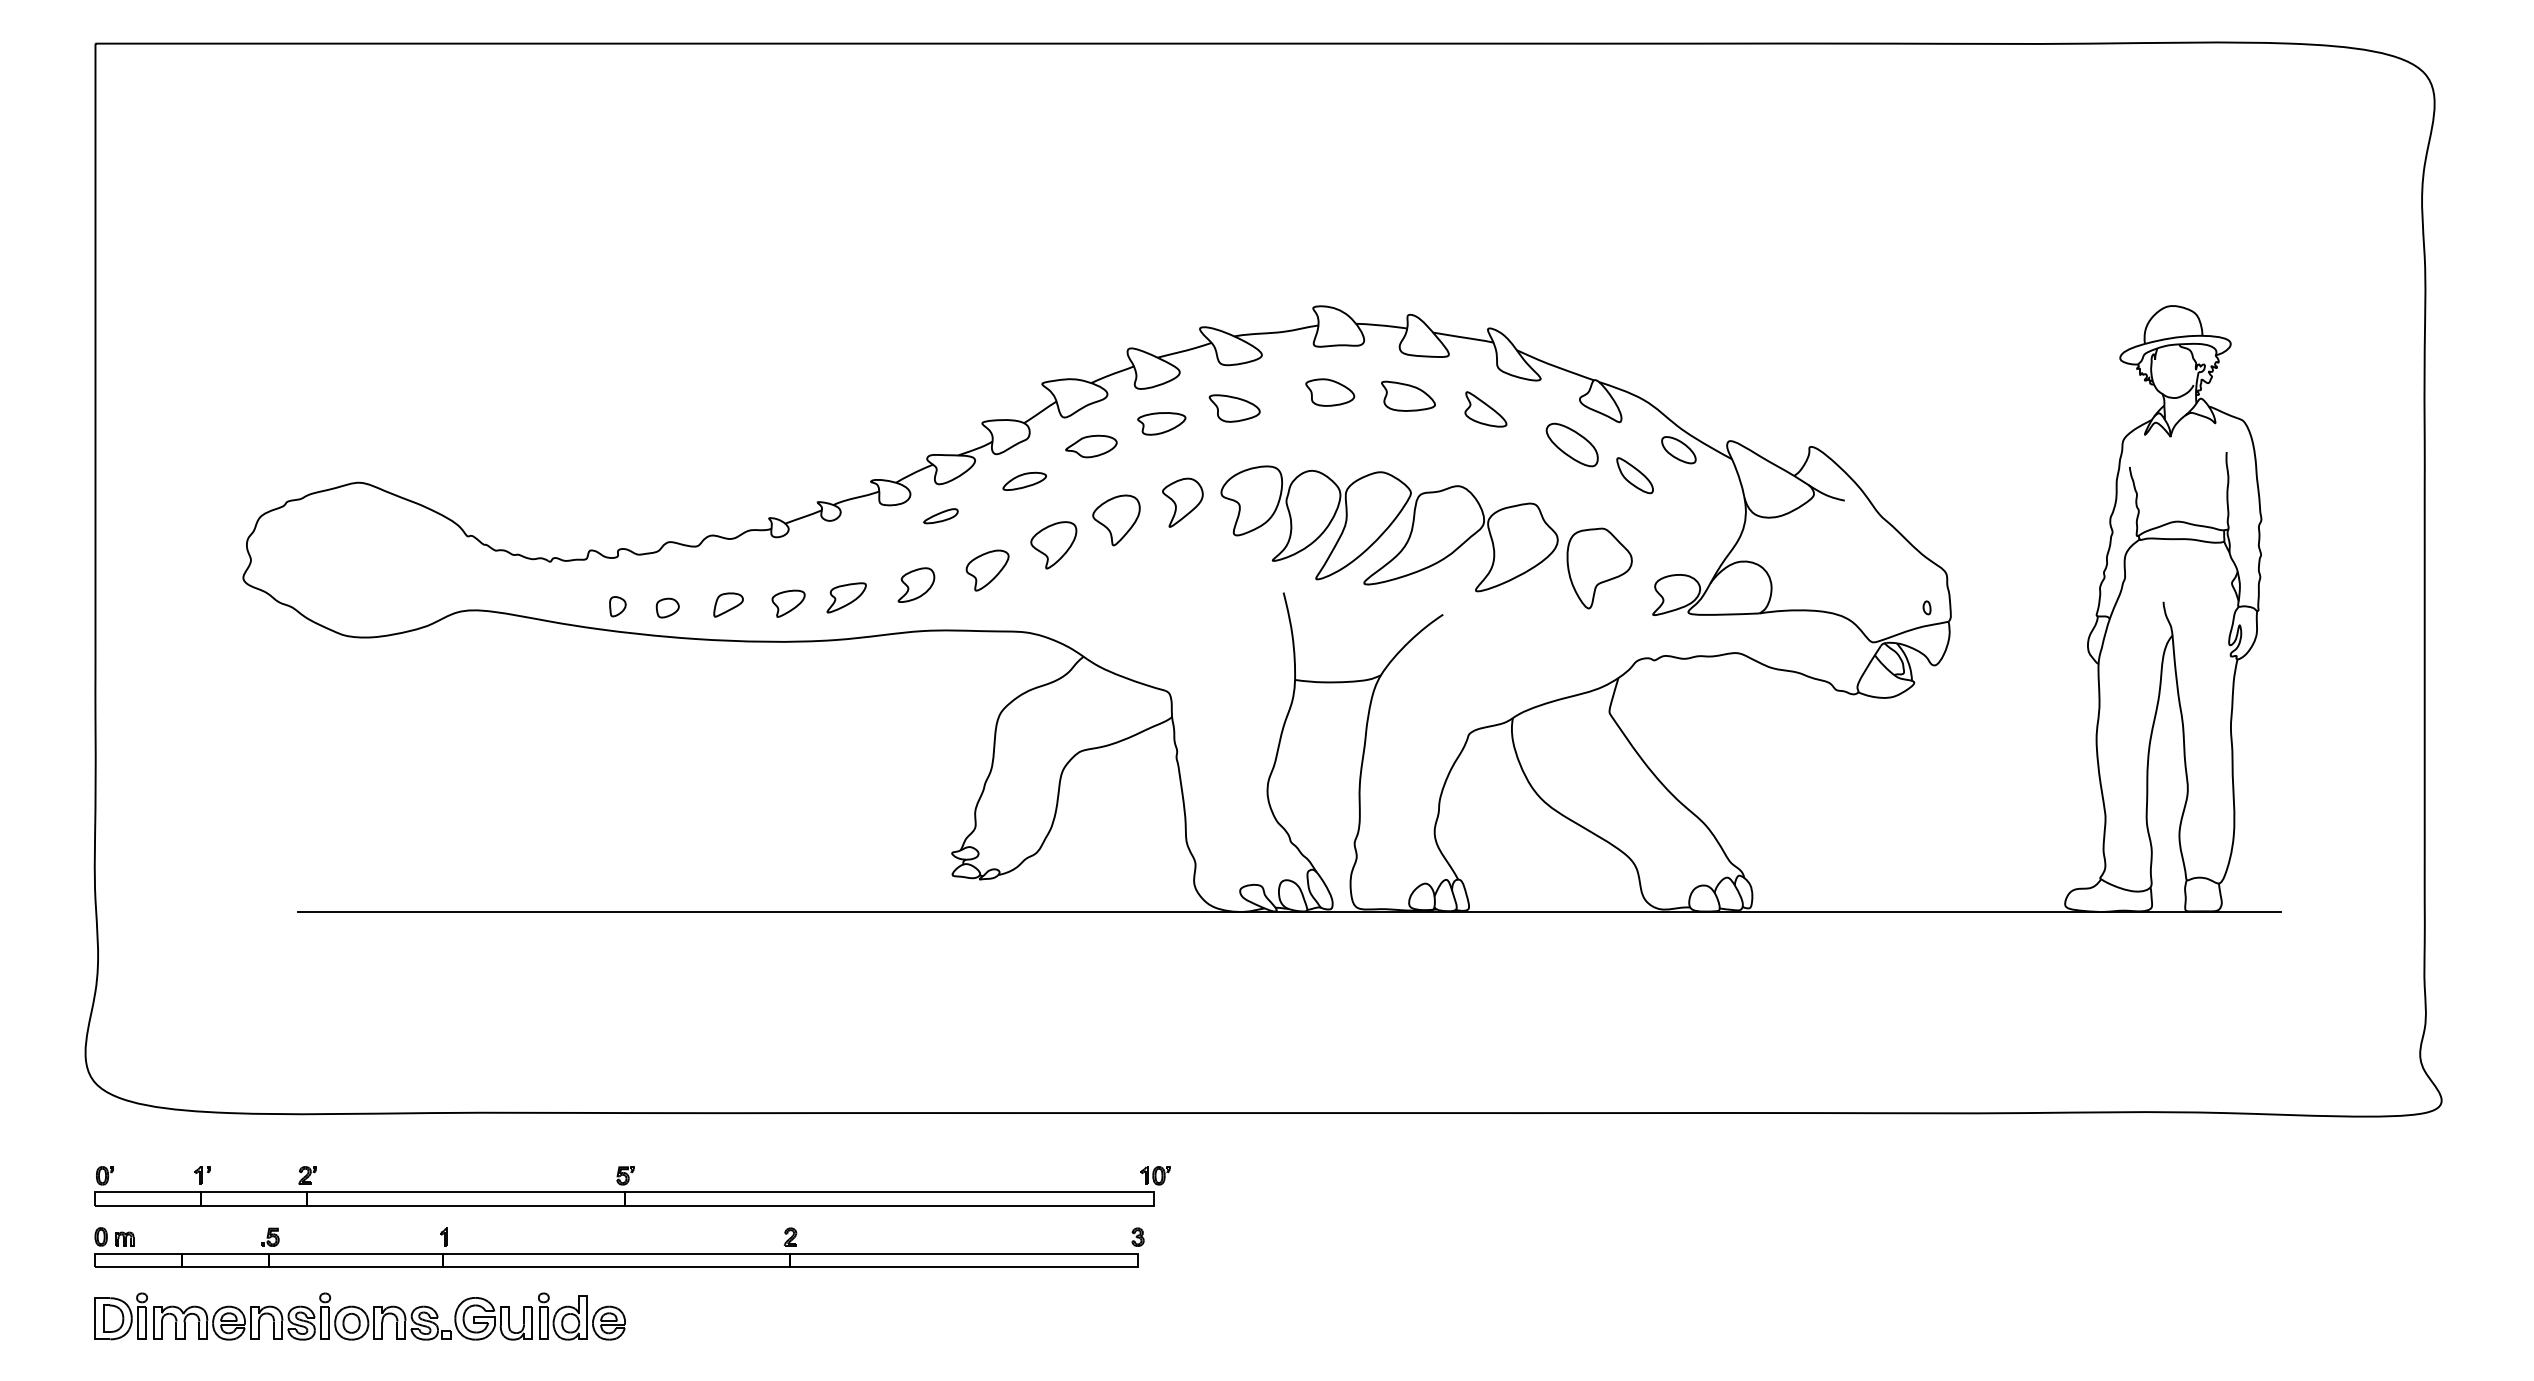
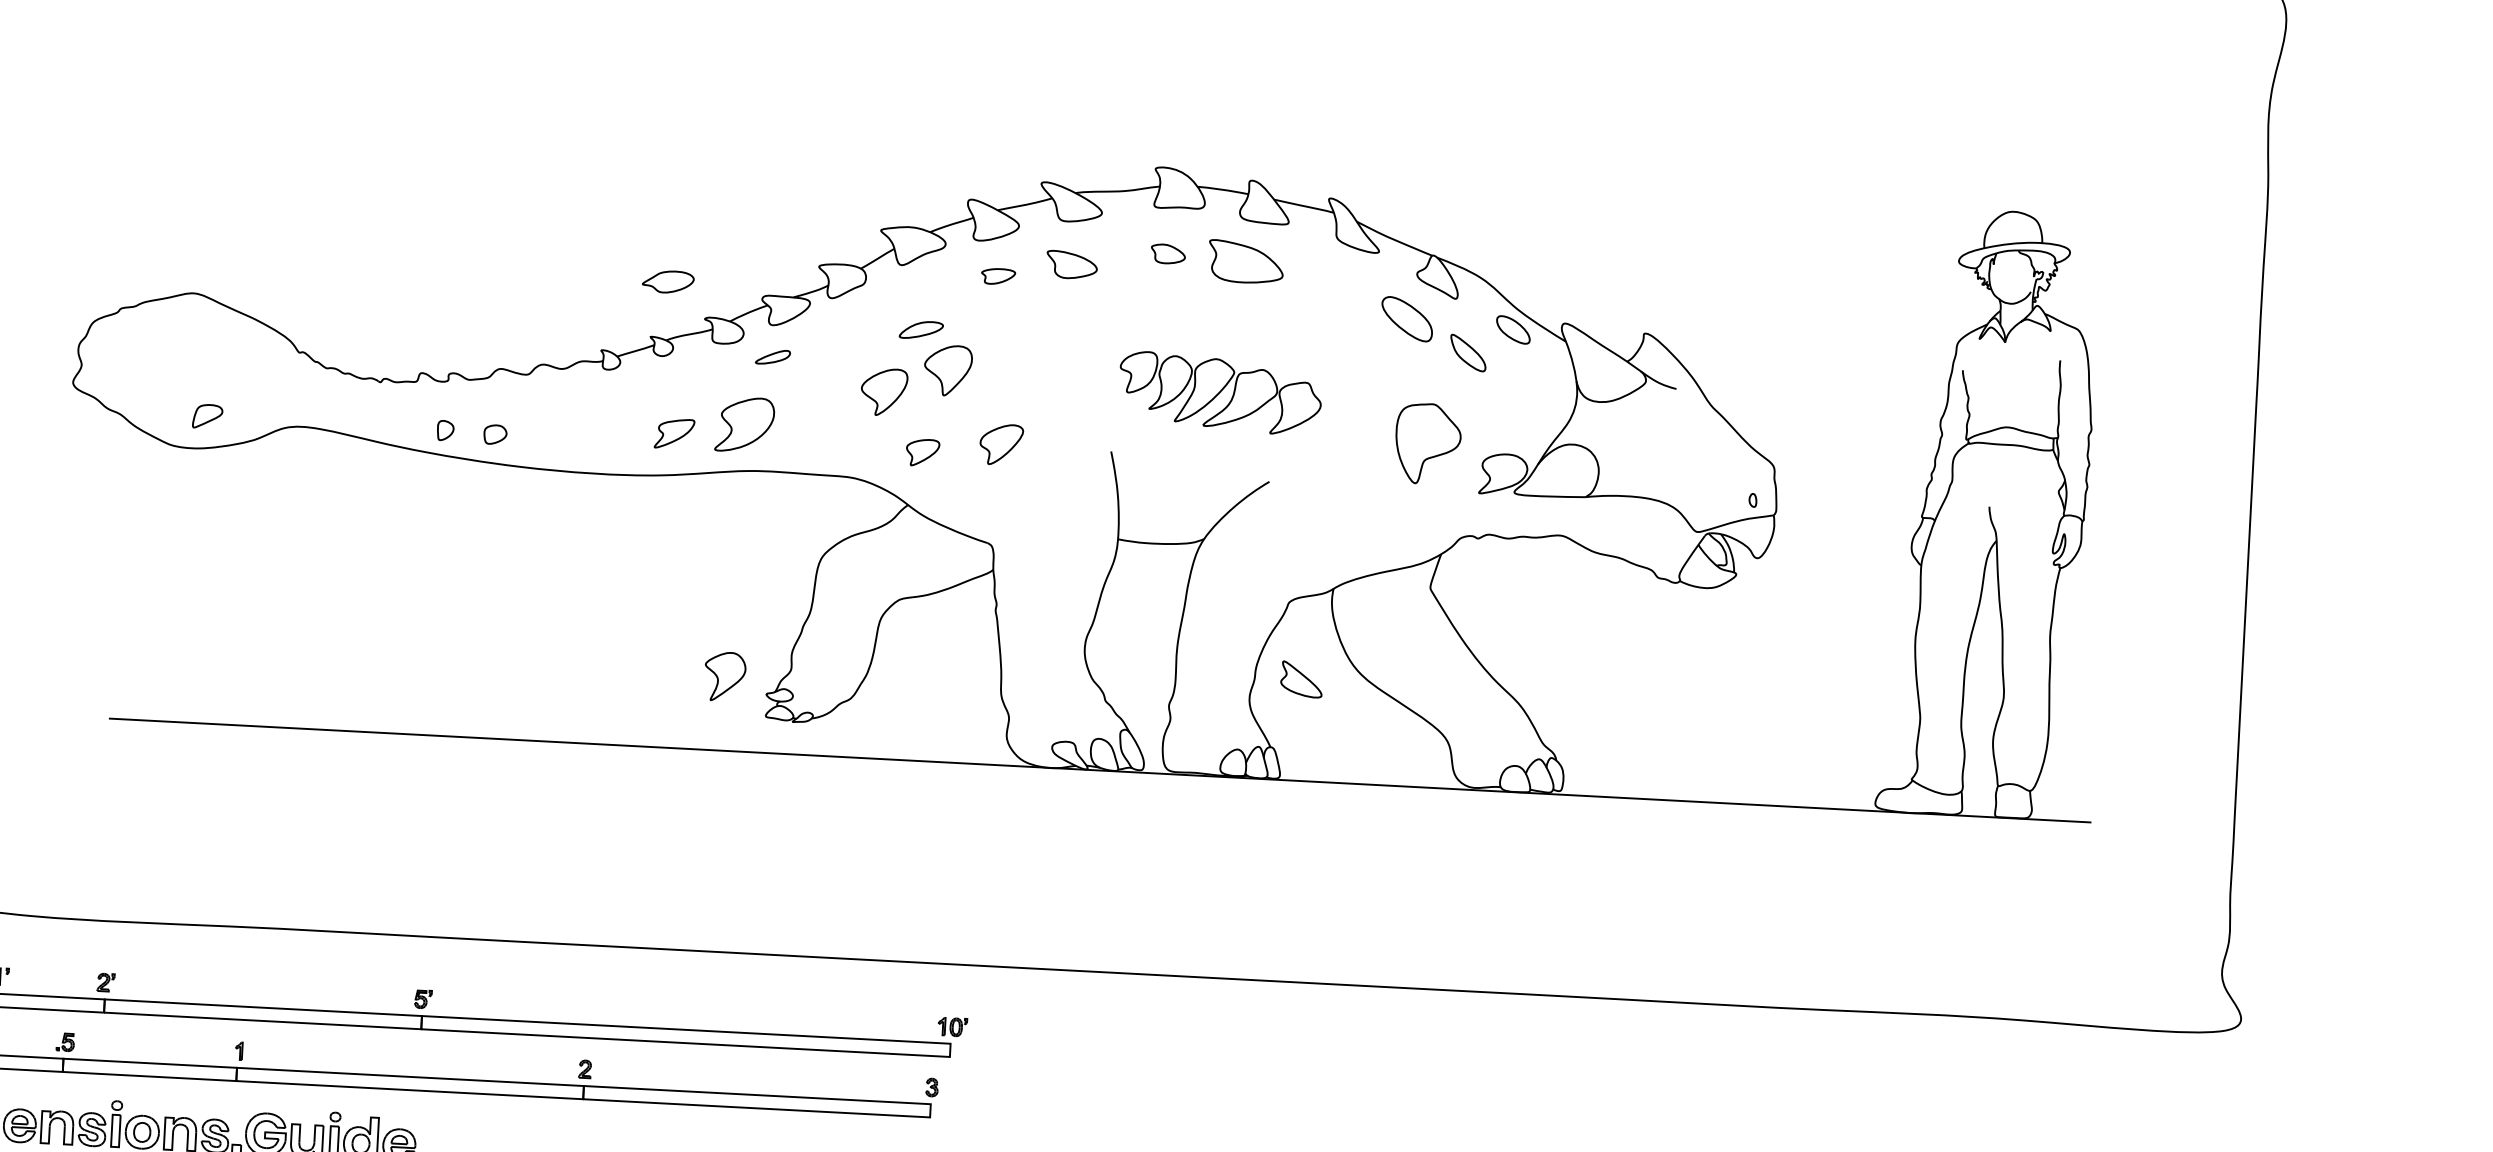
part: (1330, 392) -> (1168, 254), size x0.7
part: (1408, 395) -> (1246, 261), size x1.4
part: (1485, 409) -> (1301, 679), moved
part: (1161, 423) -> (998, 276), size x0.7
part: (1091, 446) -> (668, 281), moved
part: (1024, 480) -> (921, 329), moved
part: (1182, 502) -> (724, 676), moved
part: (1389, 528) -> (1220, 392), size x0.6
part: (987, 570) -> (1001, 444), moved
part: (916, 584) -> (745, 424), size x1.6
part: (788, 603) -> (922, 452), moved
part: (728, 604) -> (207, 416), moved

